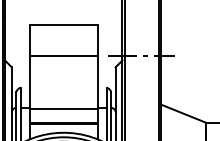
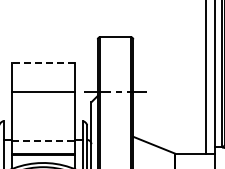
line: (62, 24) -> (42, 62), solid -> dashed
line: (63, 108) -> (43, 140), solid -> dashed

